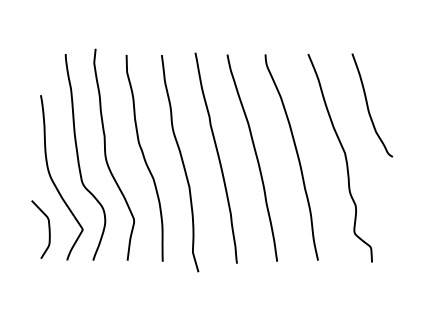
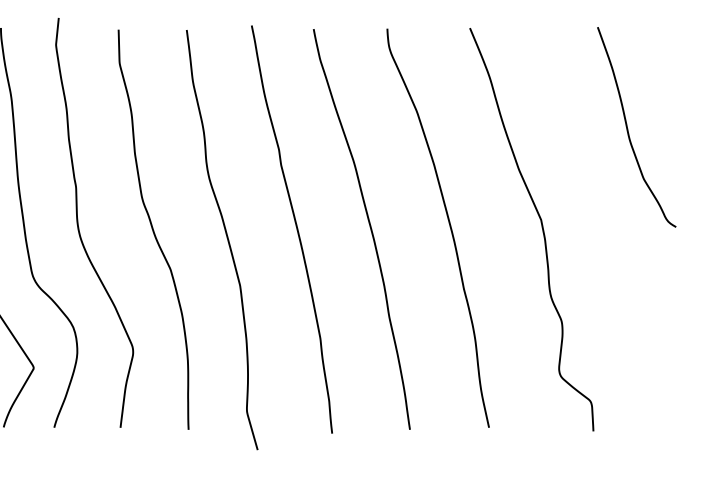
curve: (368, 105) -> (629, 127), moved

